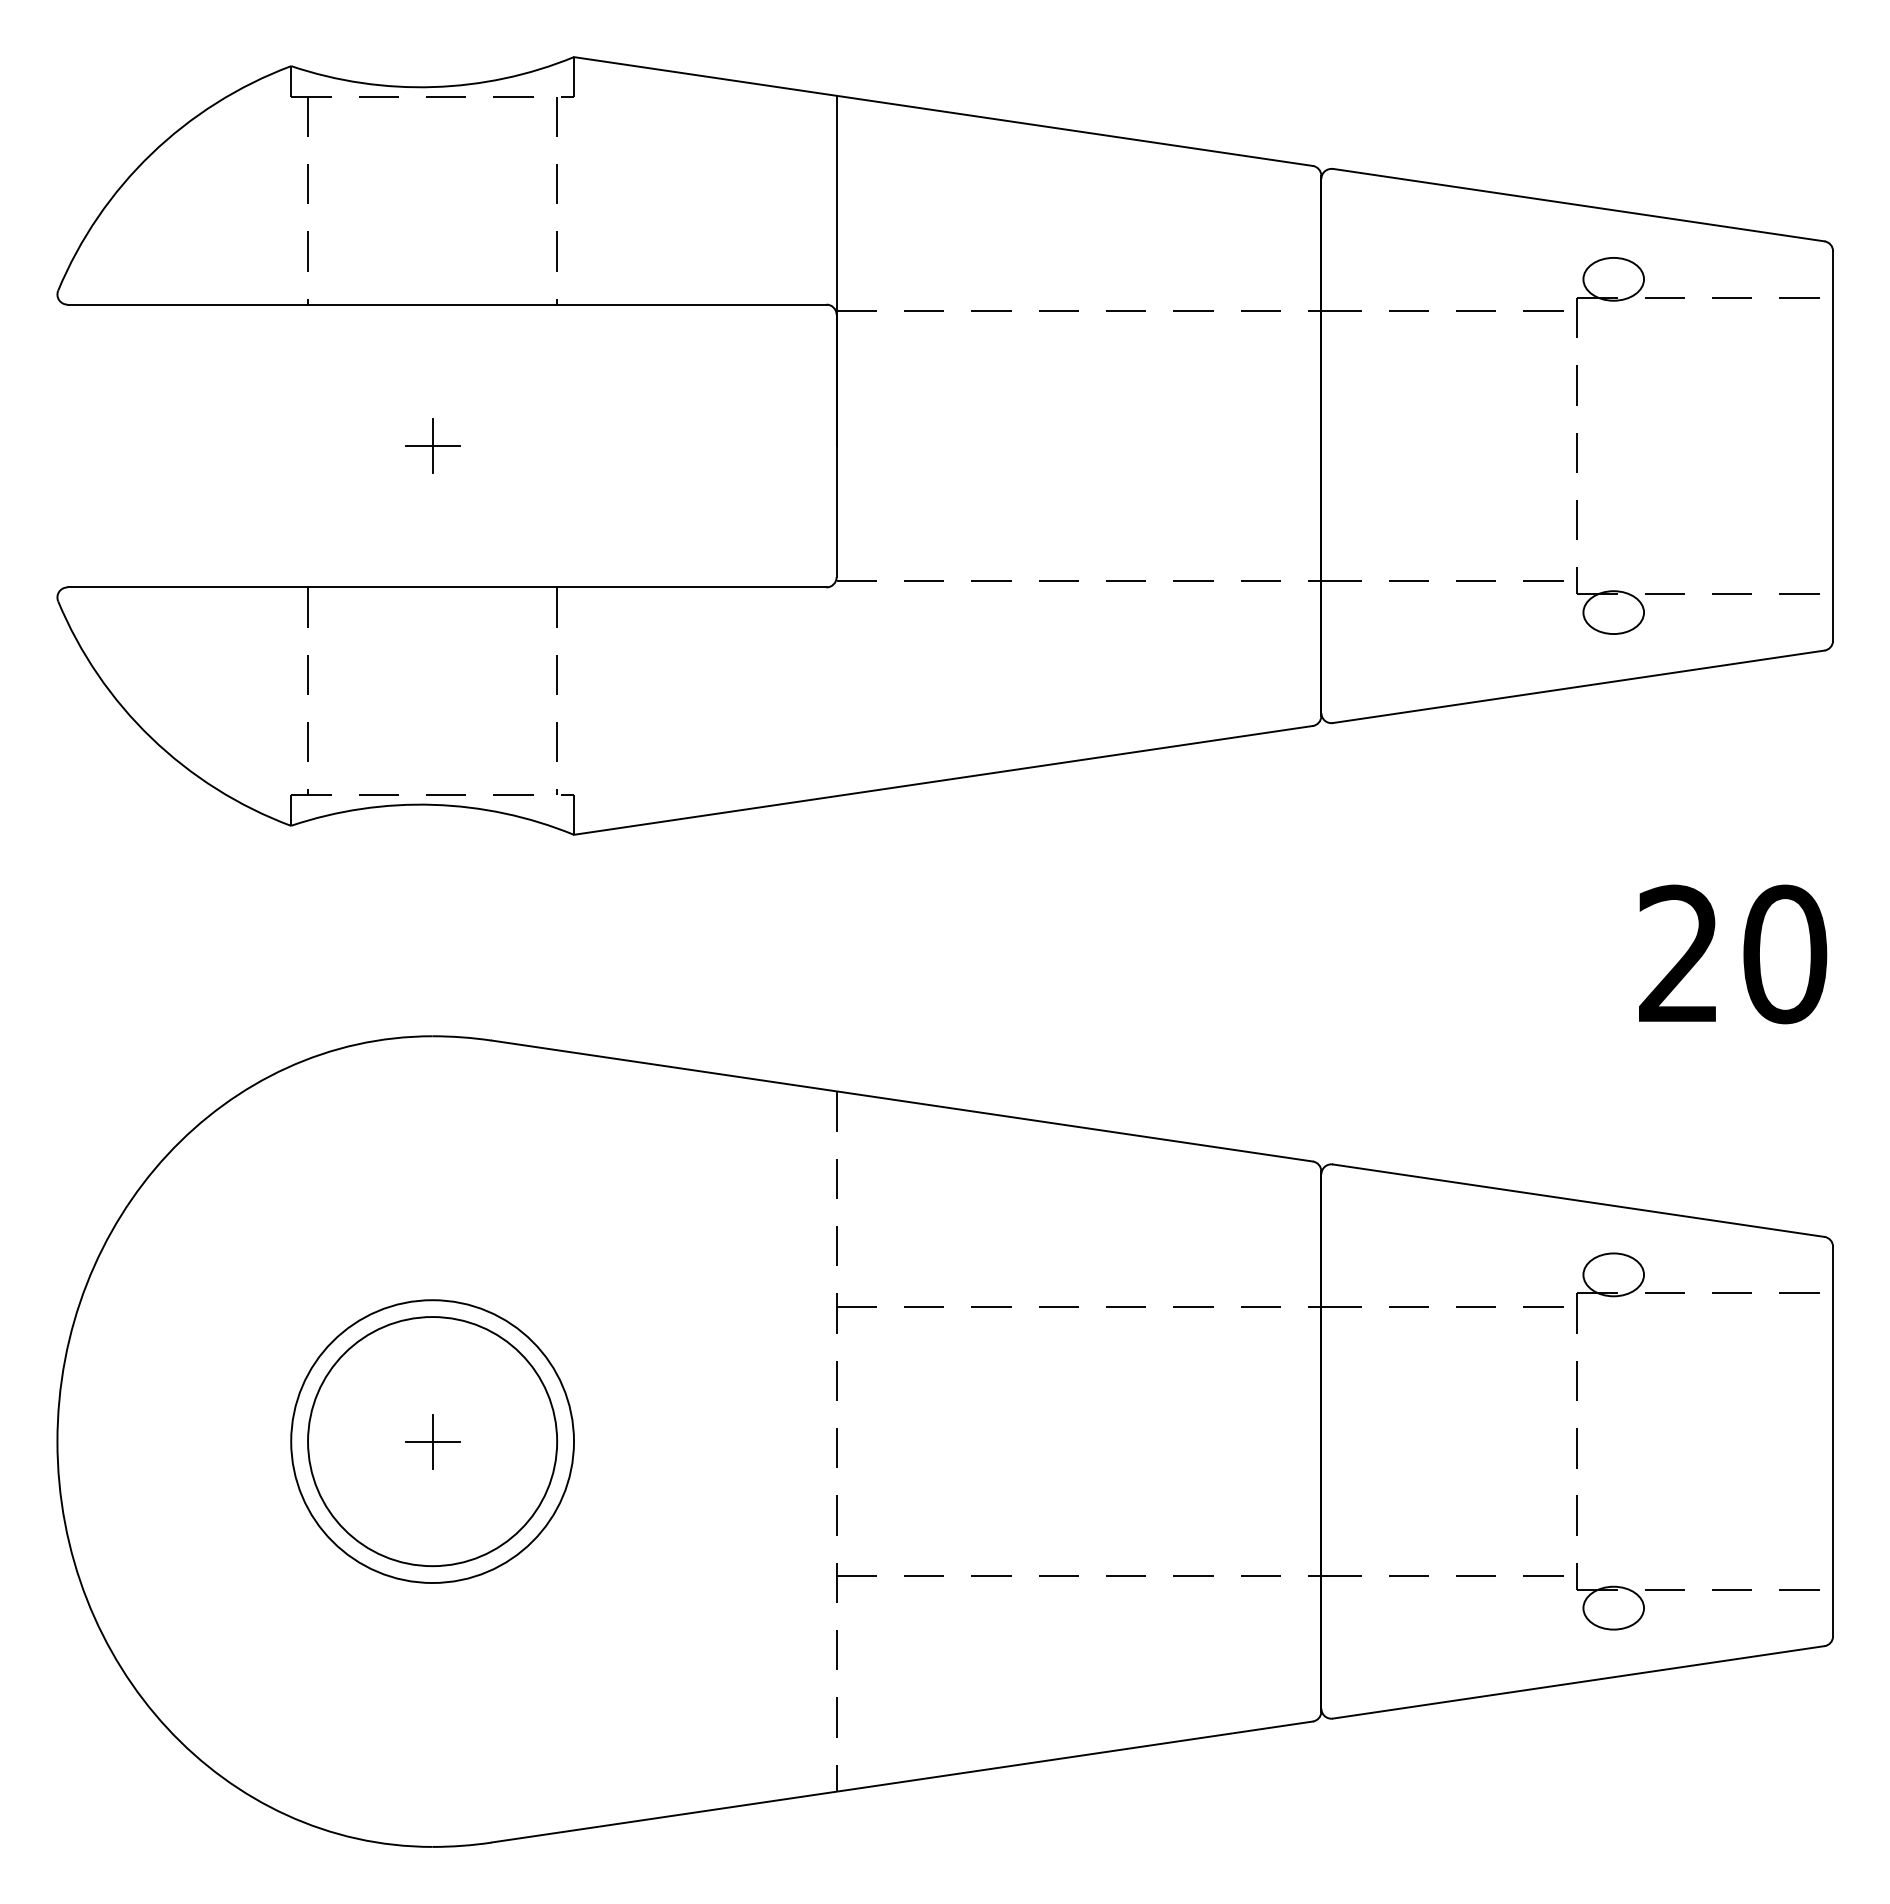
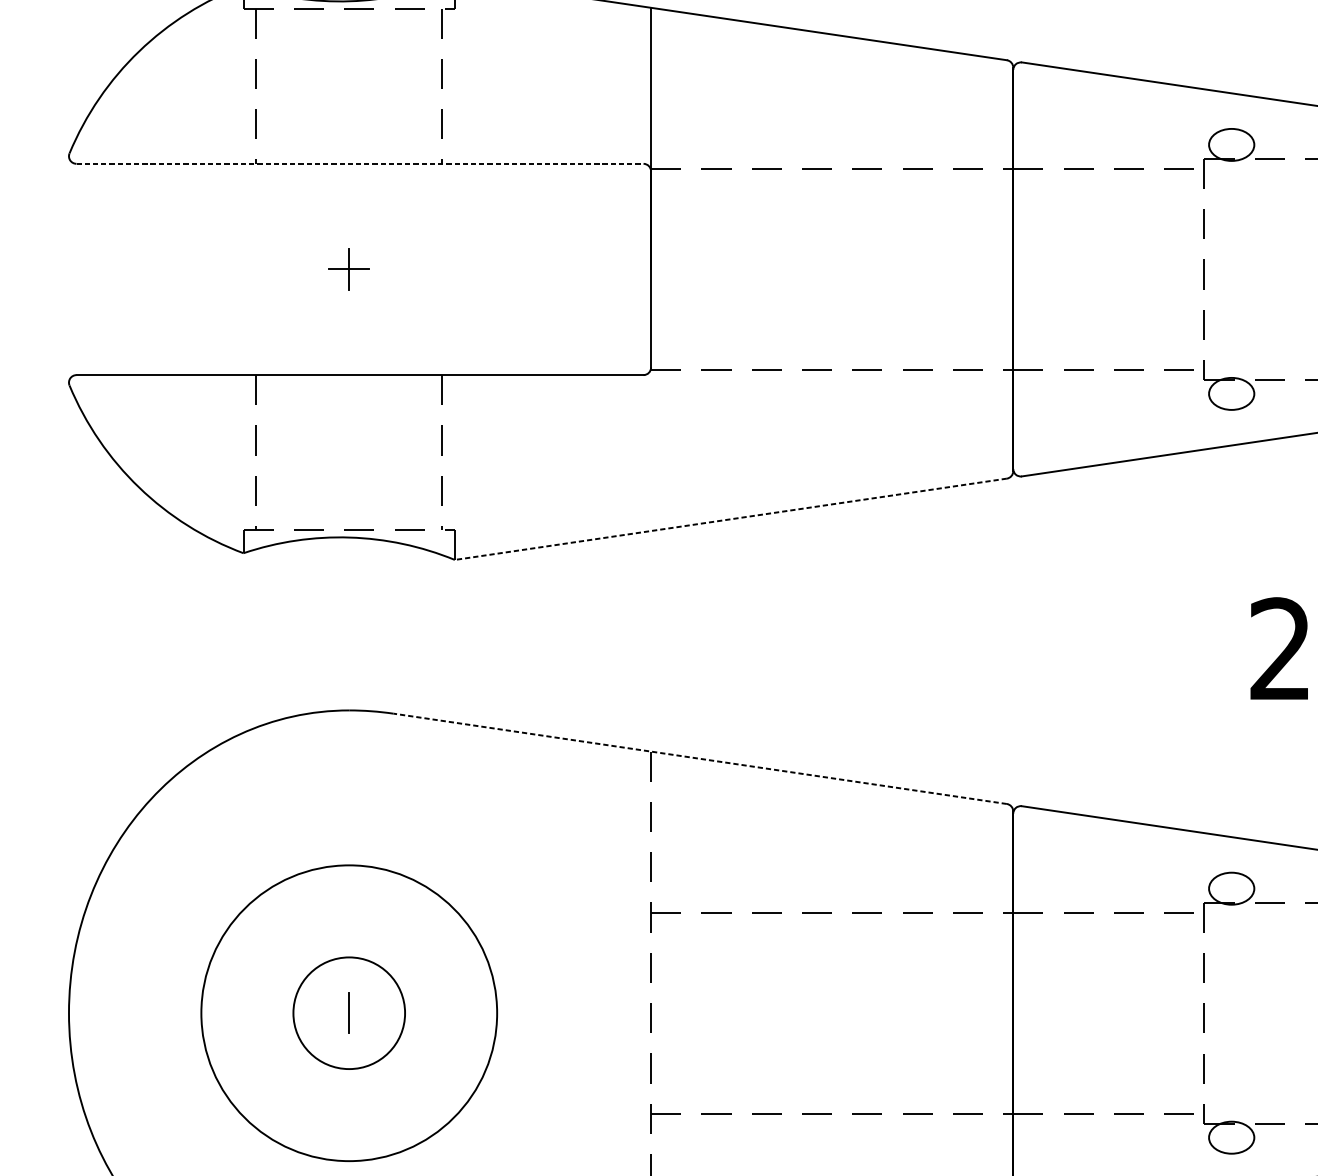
line: (447, 304) -> (360, 163), solid -> dashed
line: (942, 780) -> (730, 519), solid -> dashed
line: (902, 1101) -> (700, 759), solid -> dashed
circle: (432, 1441) -> (349, 1013), size x0.6
circle: (432, 1441) -> (349, 1013), size x1.4
line: (432, 1441) -> (349, 1013), removed

